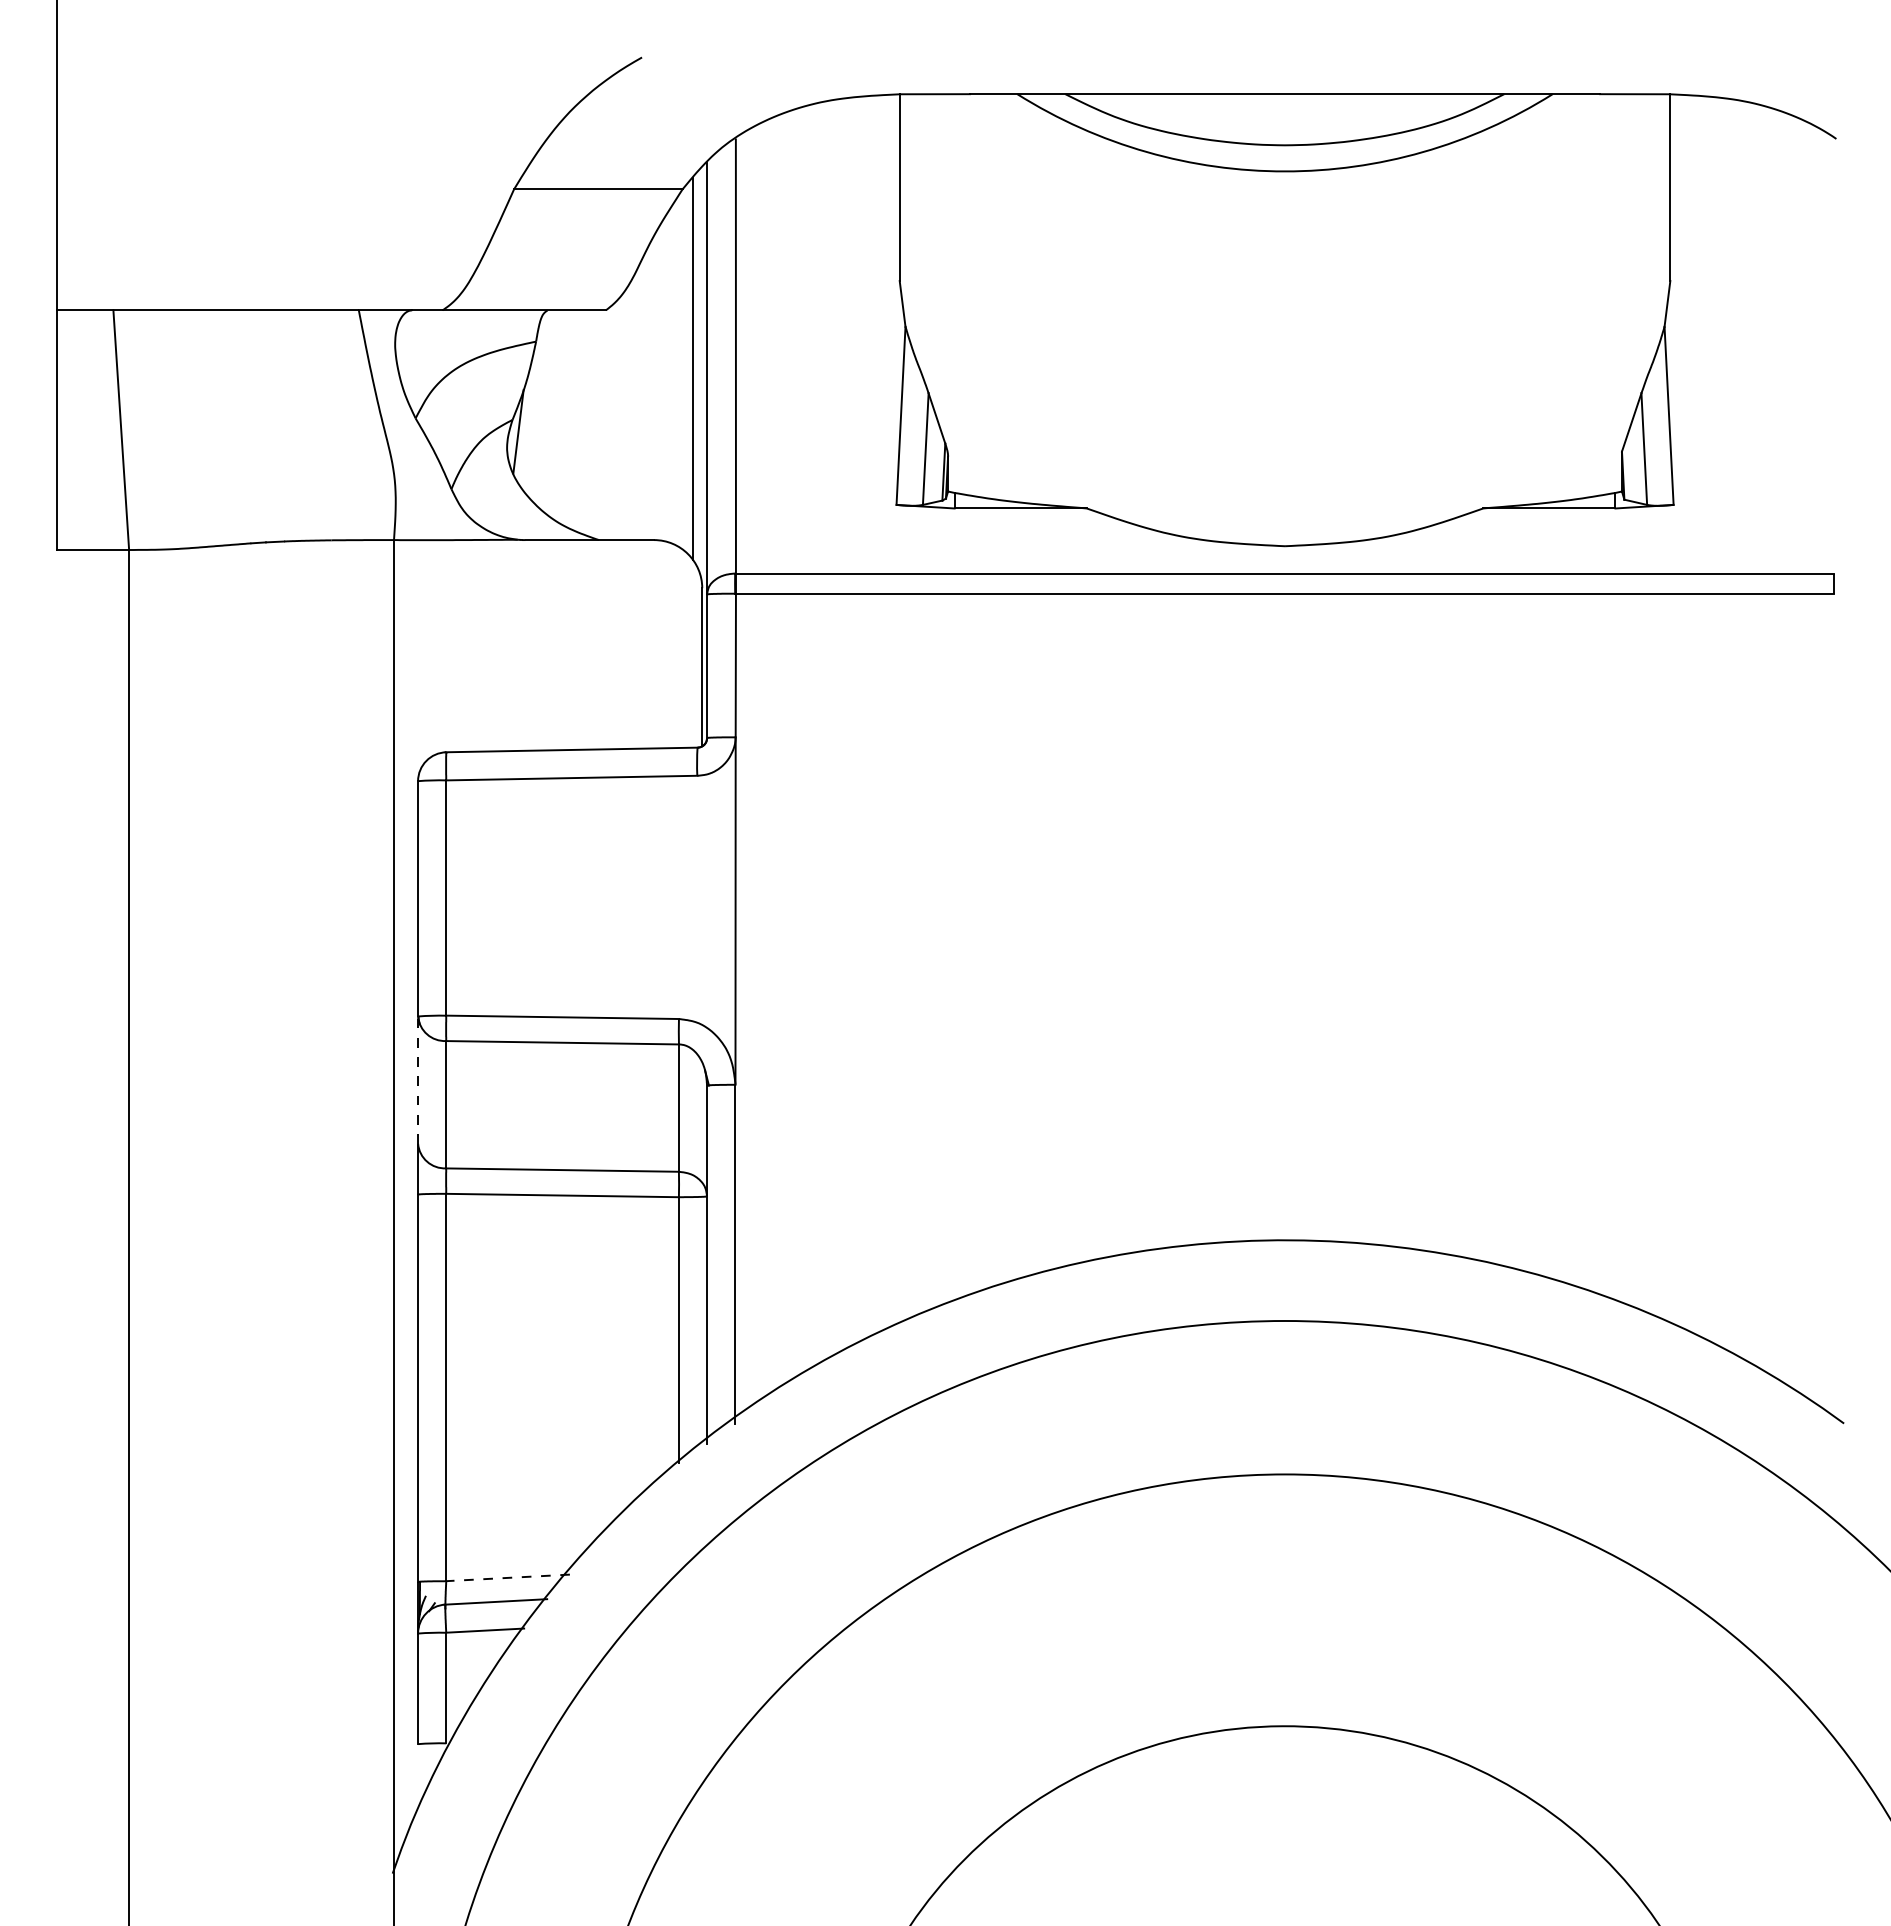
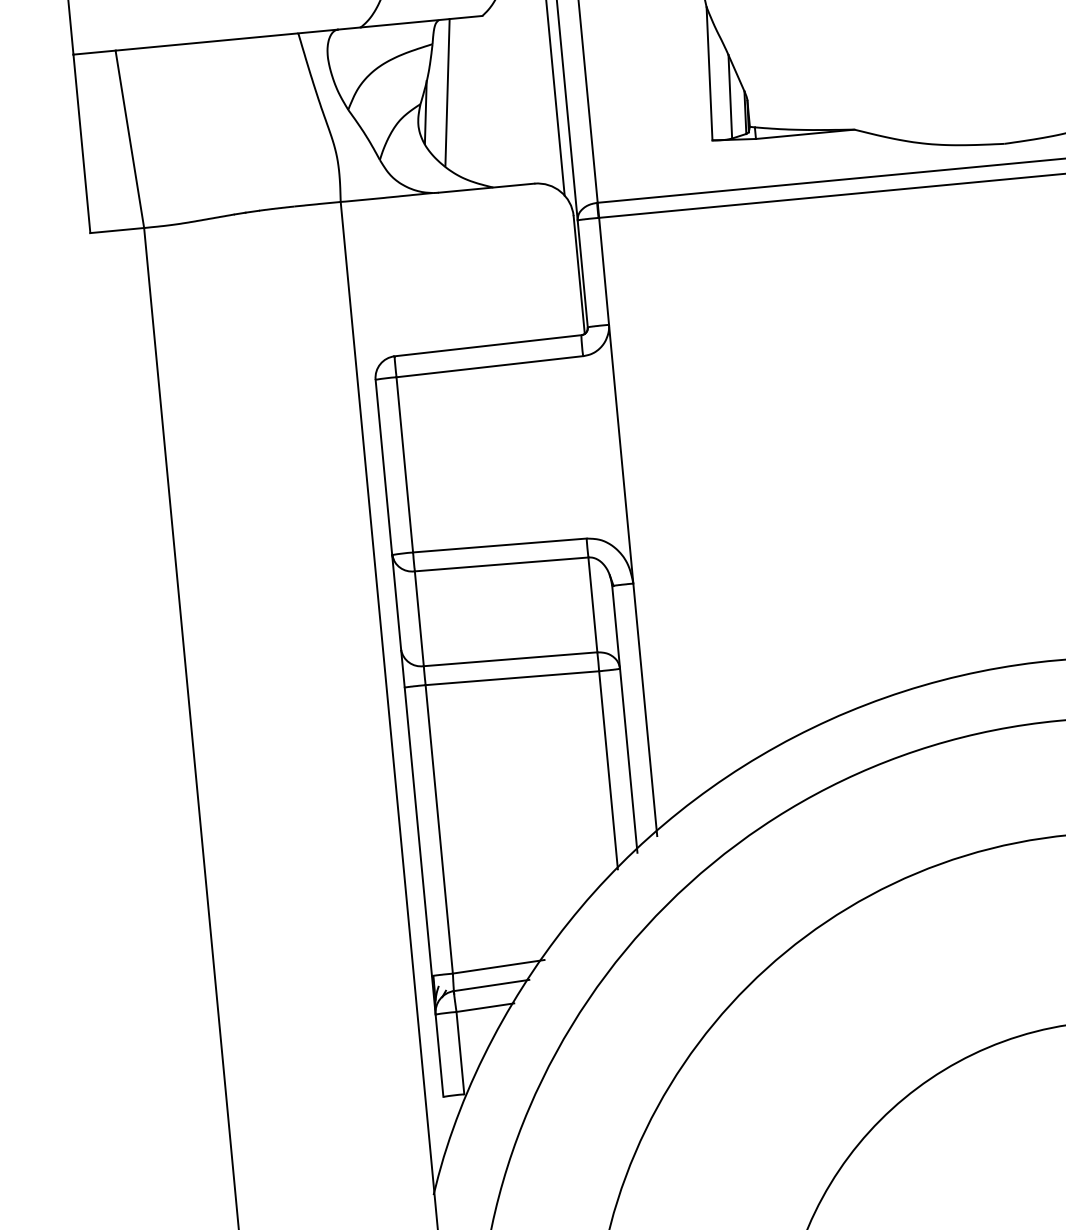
line: (549, 407) -> (447, 92), added
line: (418, 1080) -> (396, 602), dashed -> solid
line: (508, 1577) -> (499, 966), dashed -> solid

